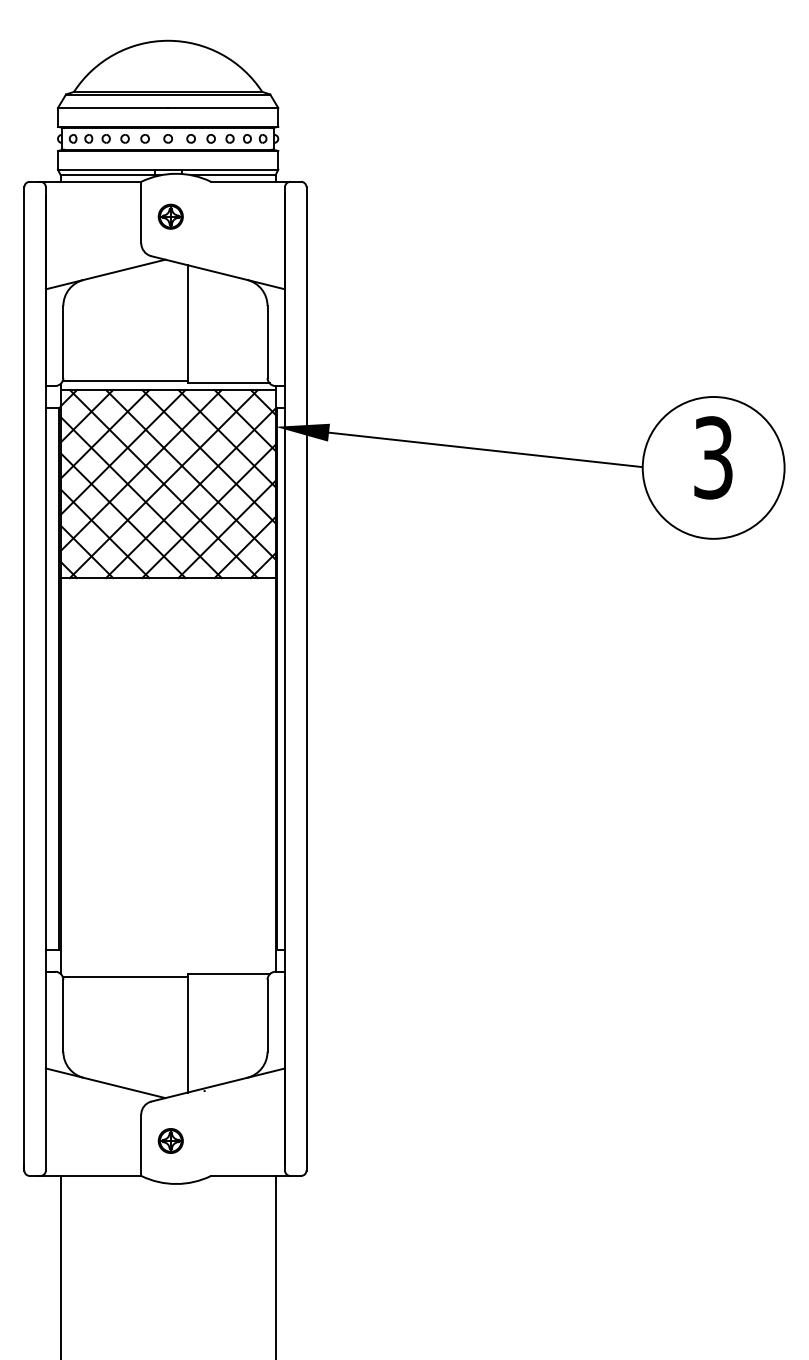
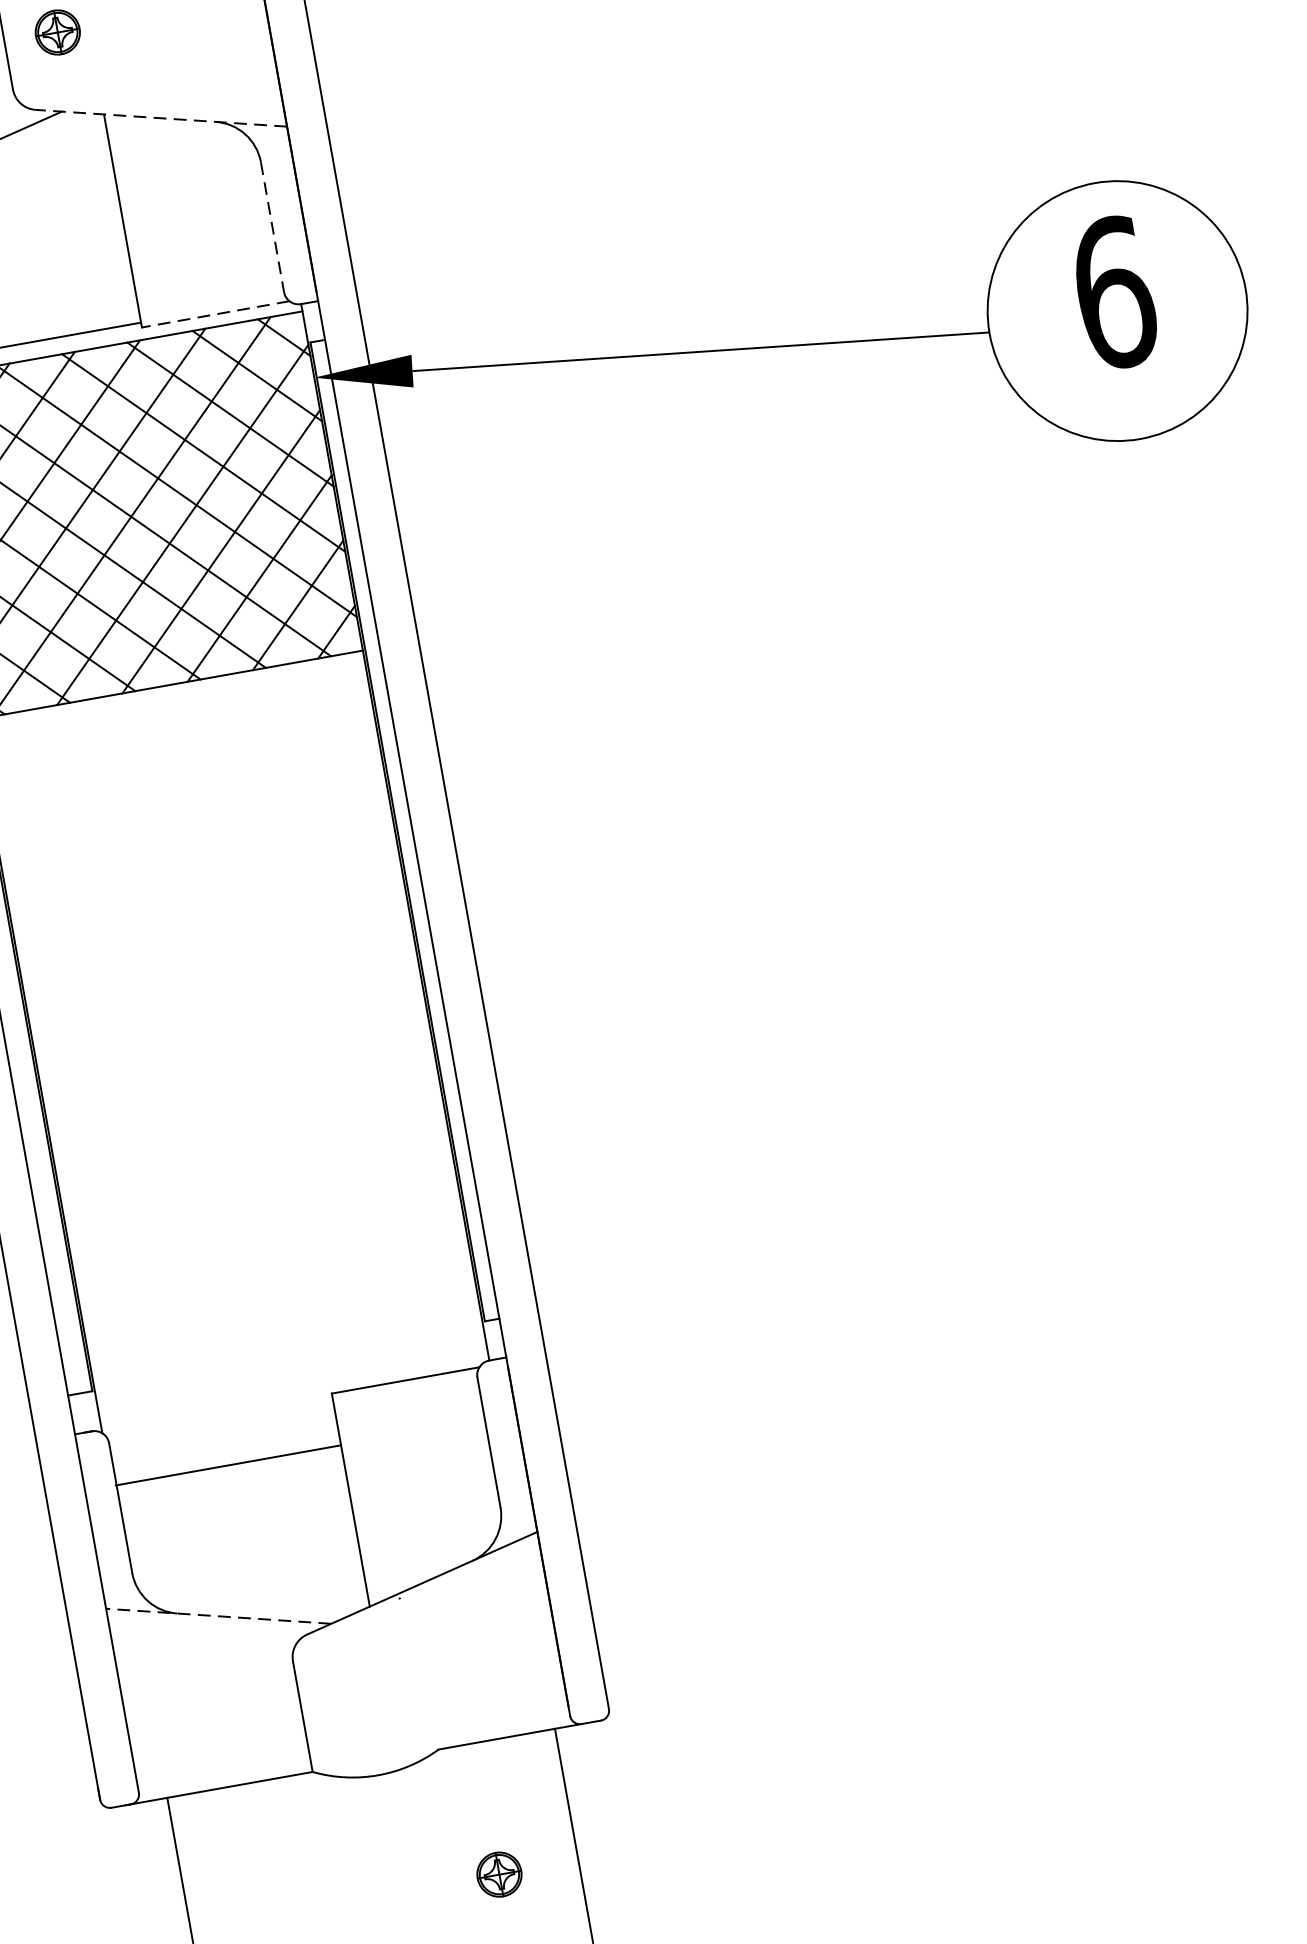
line: (218, 272) -> (161, 117), solid -> dashed
line: (267, 342) -> (272, 228), solid -> dashed
line: (228, 383) -> (215, 314), solid -> dashed
text: (713, 457) -> (1113, 292), 3 -> 6
line: (124, 977) -> (227, 1466), moved
line: (105, 1083) -> (218, 1616), solid -> dashed
part: (170, 1140) -> (498, 1873), moved

